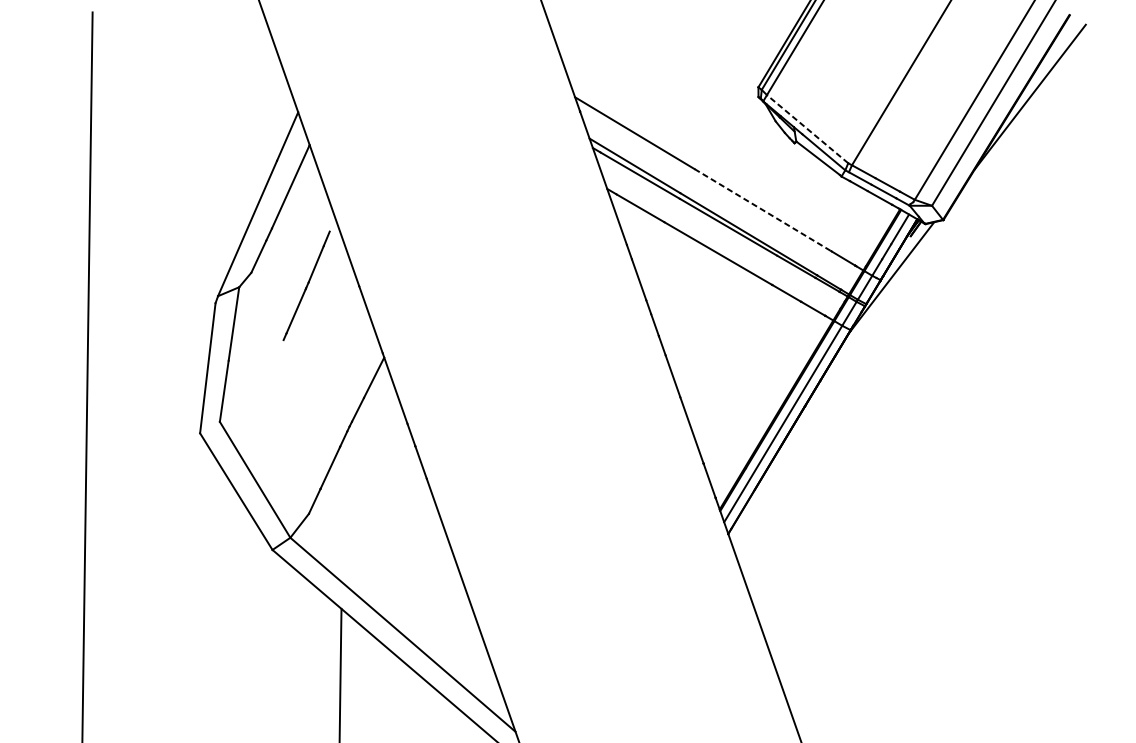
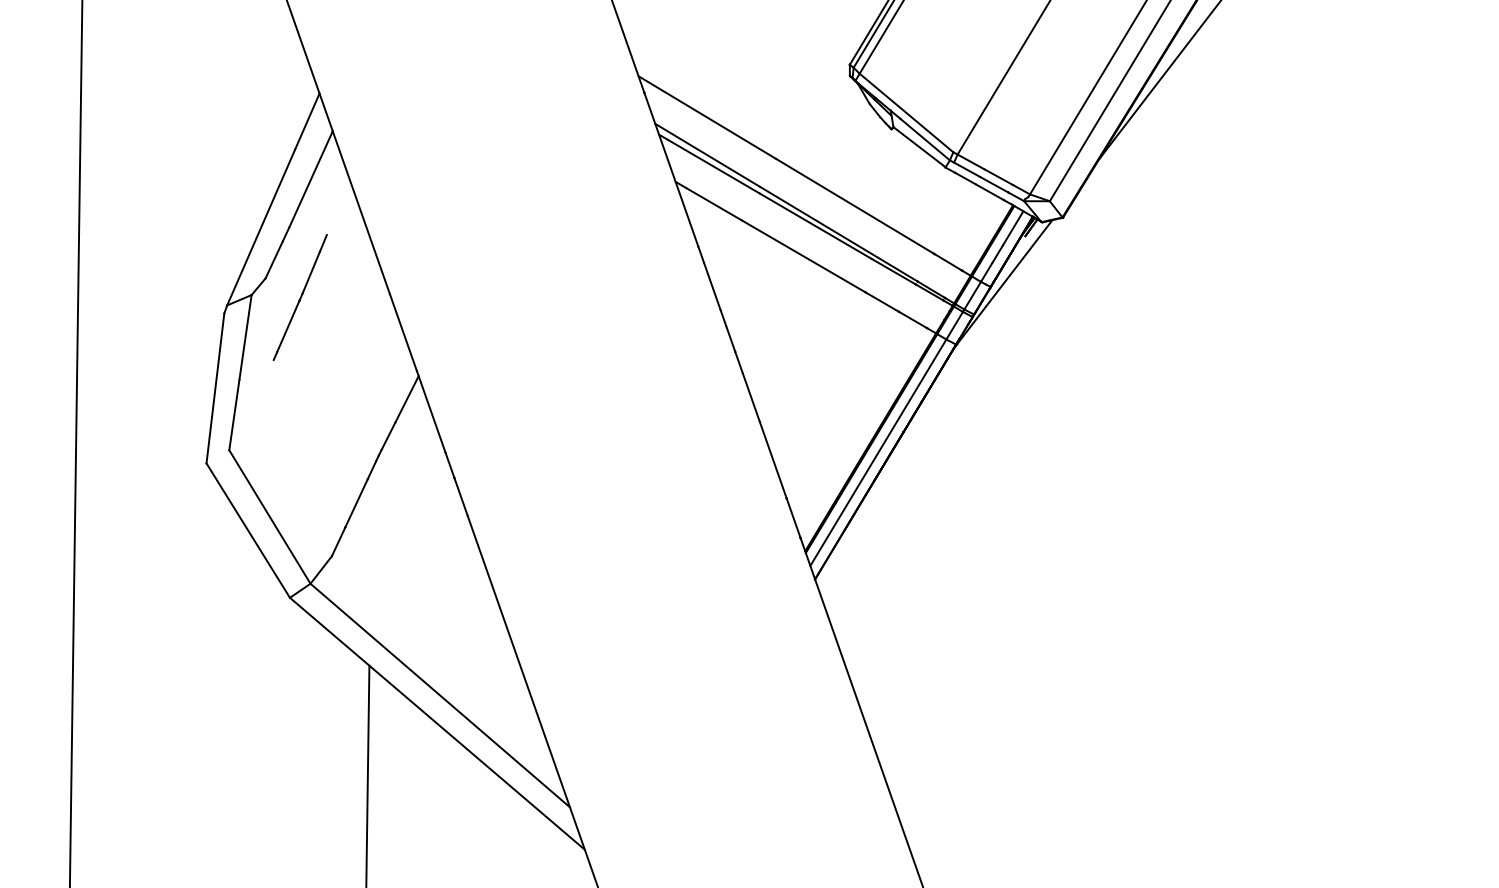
line: (807, 128) -> (906, 112), dashed -> solid
line: (763, 210) -> (855, 206), dashed -> solid
line: (305, 285) -> (299, 297), moved

